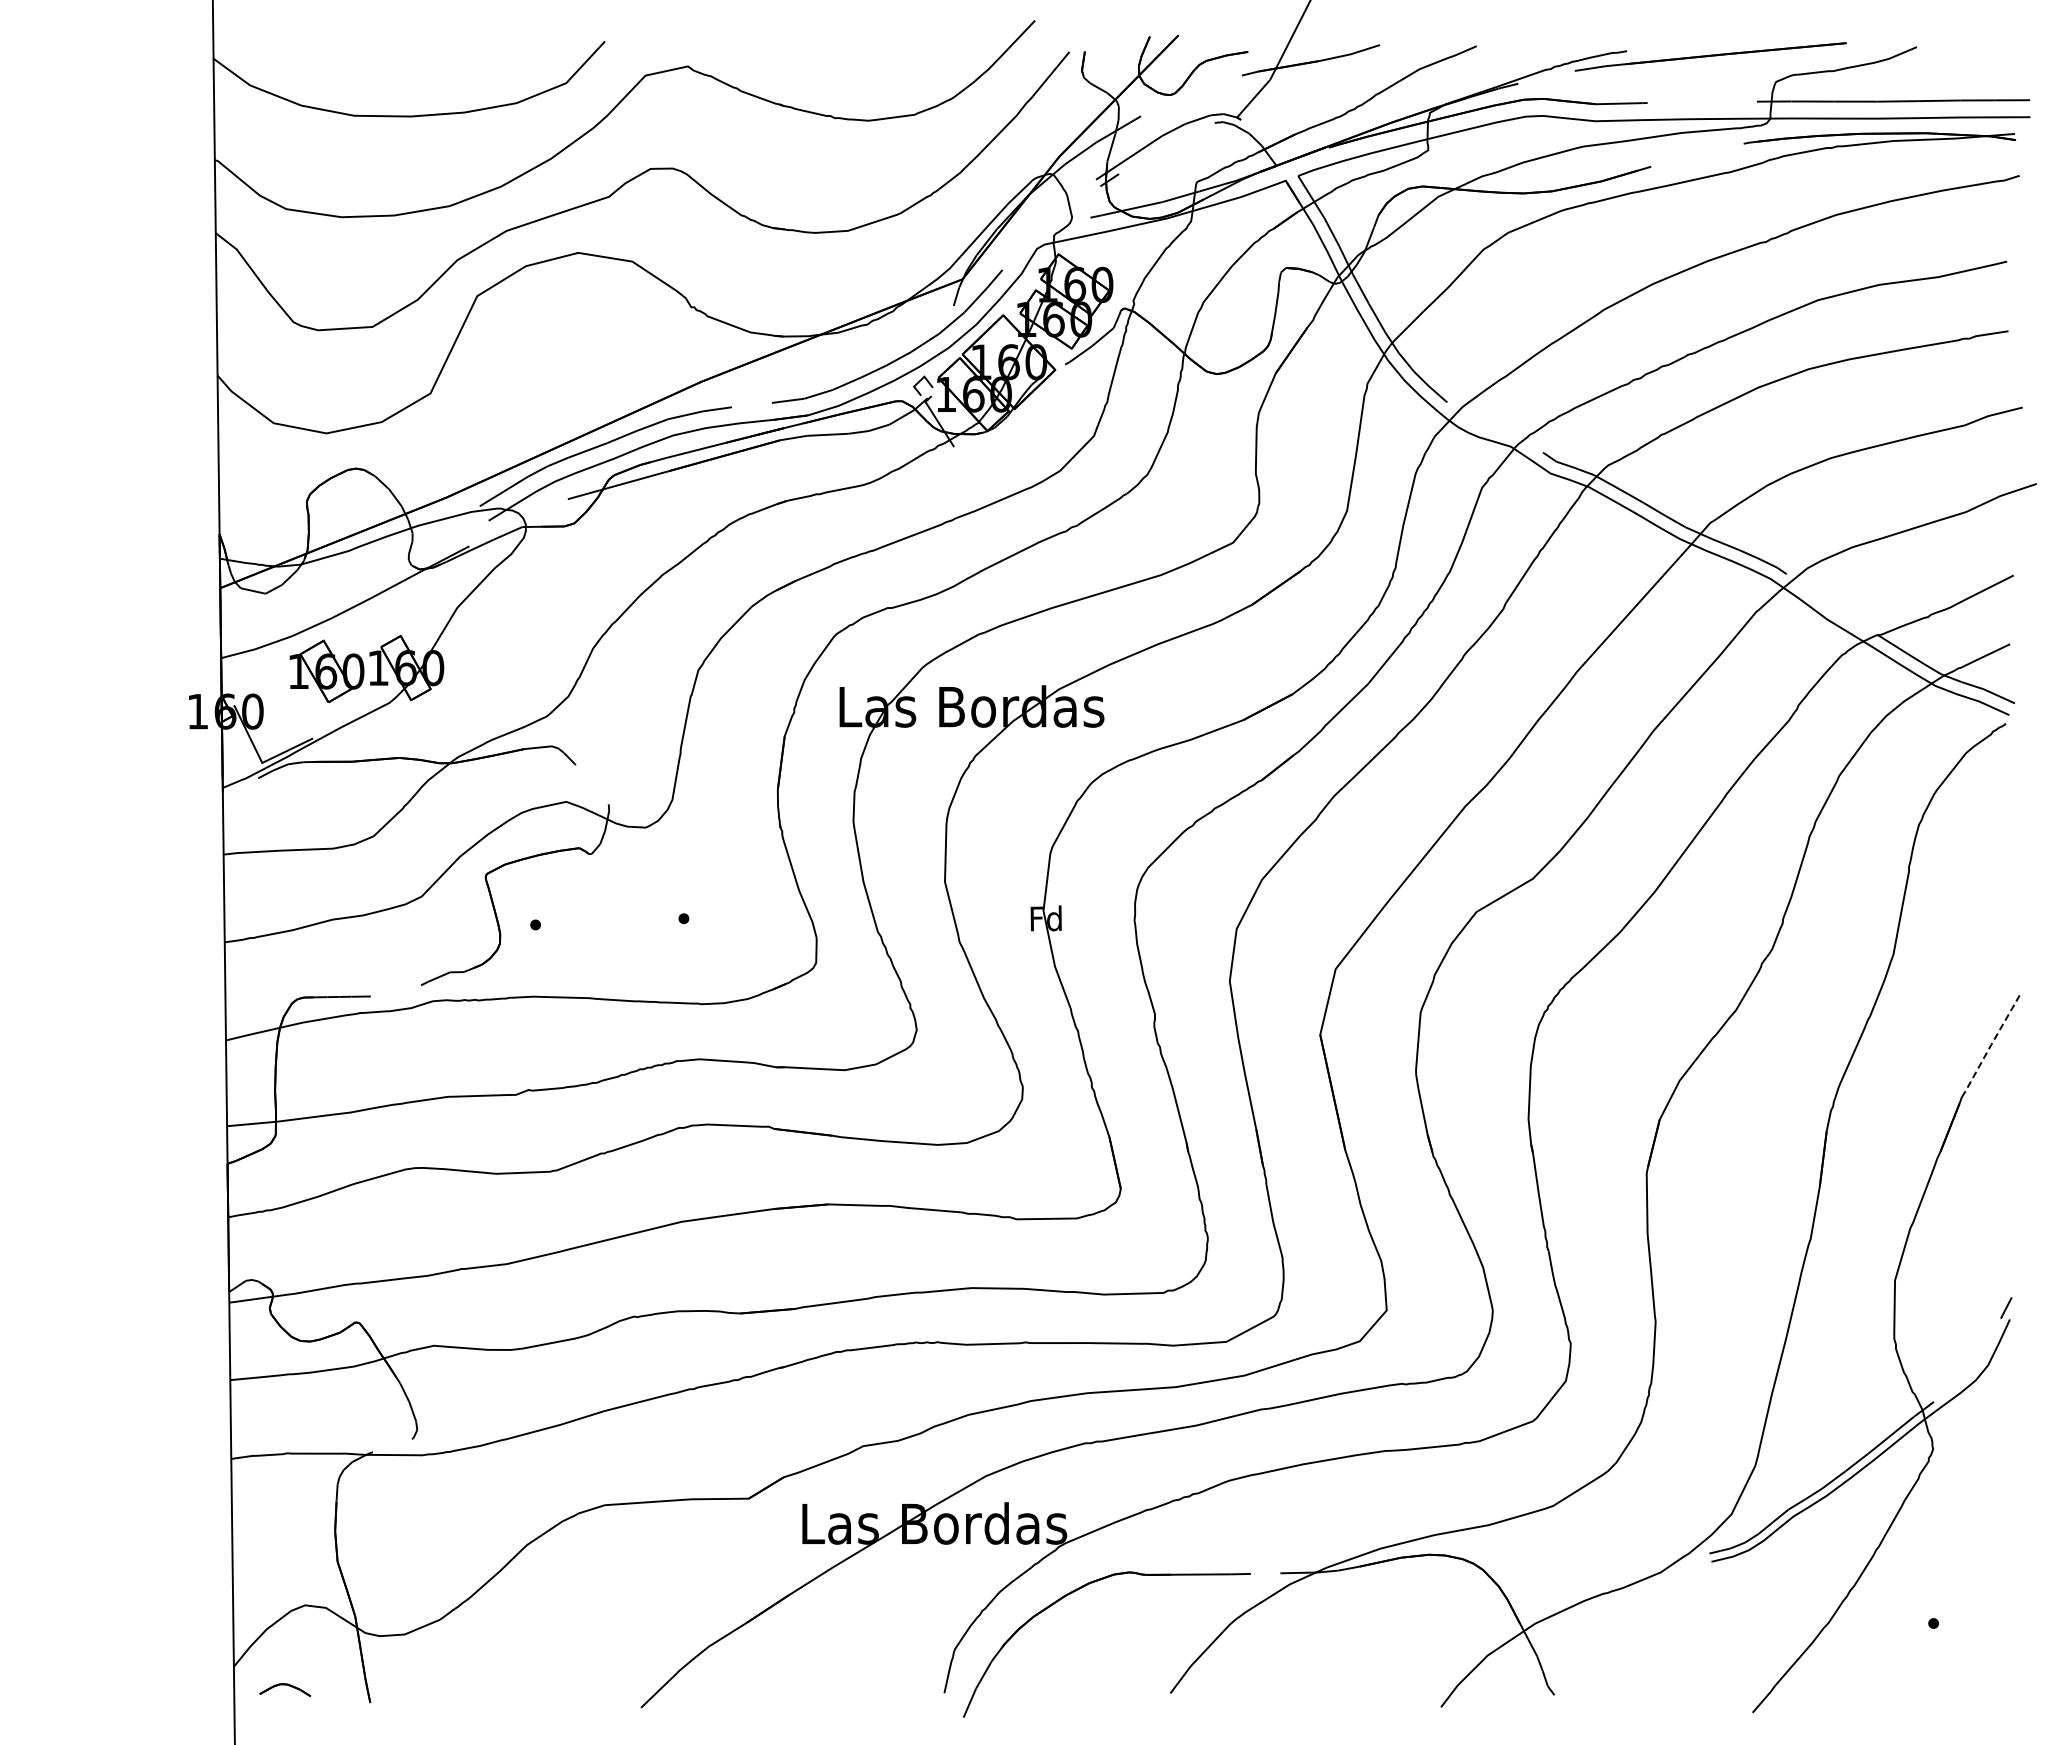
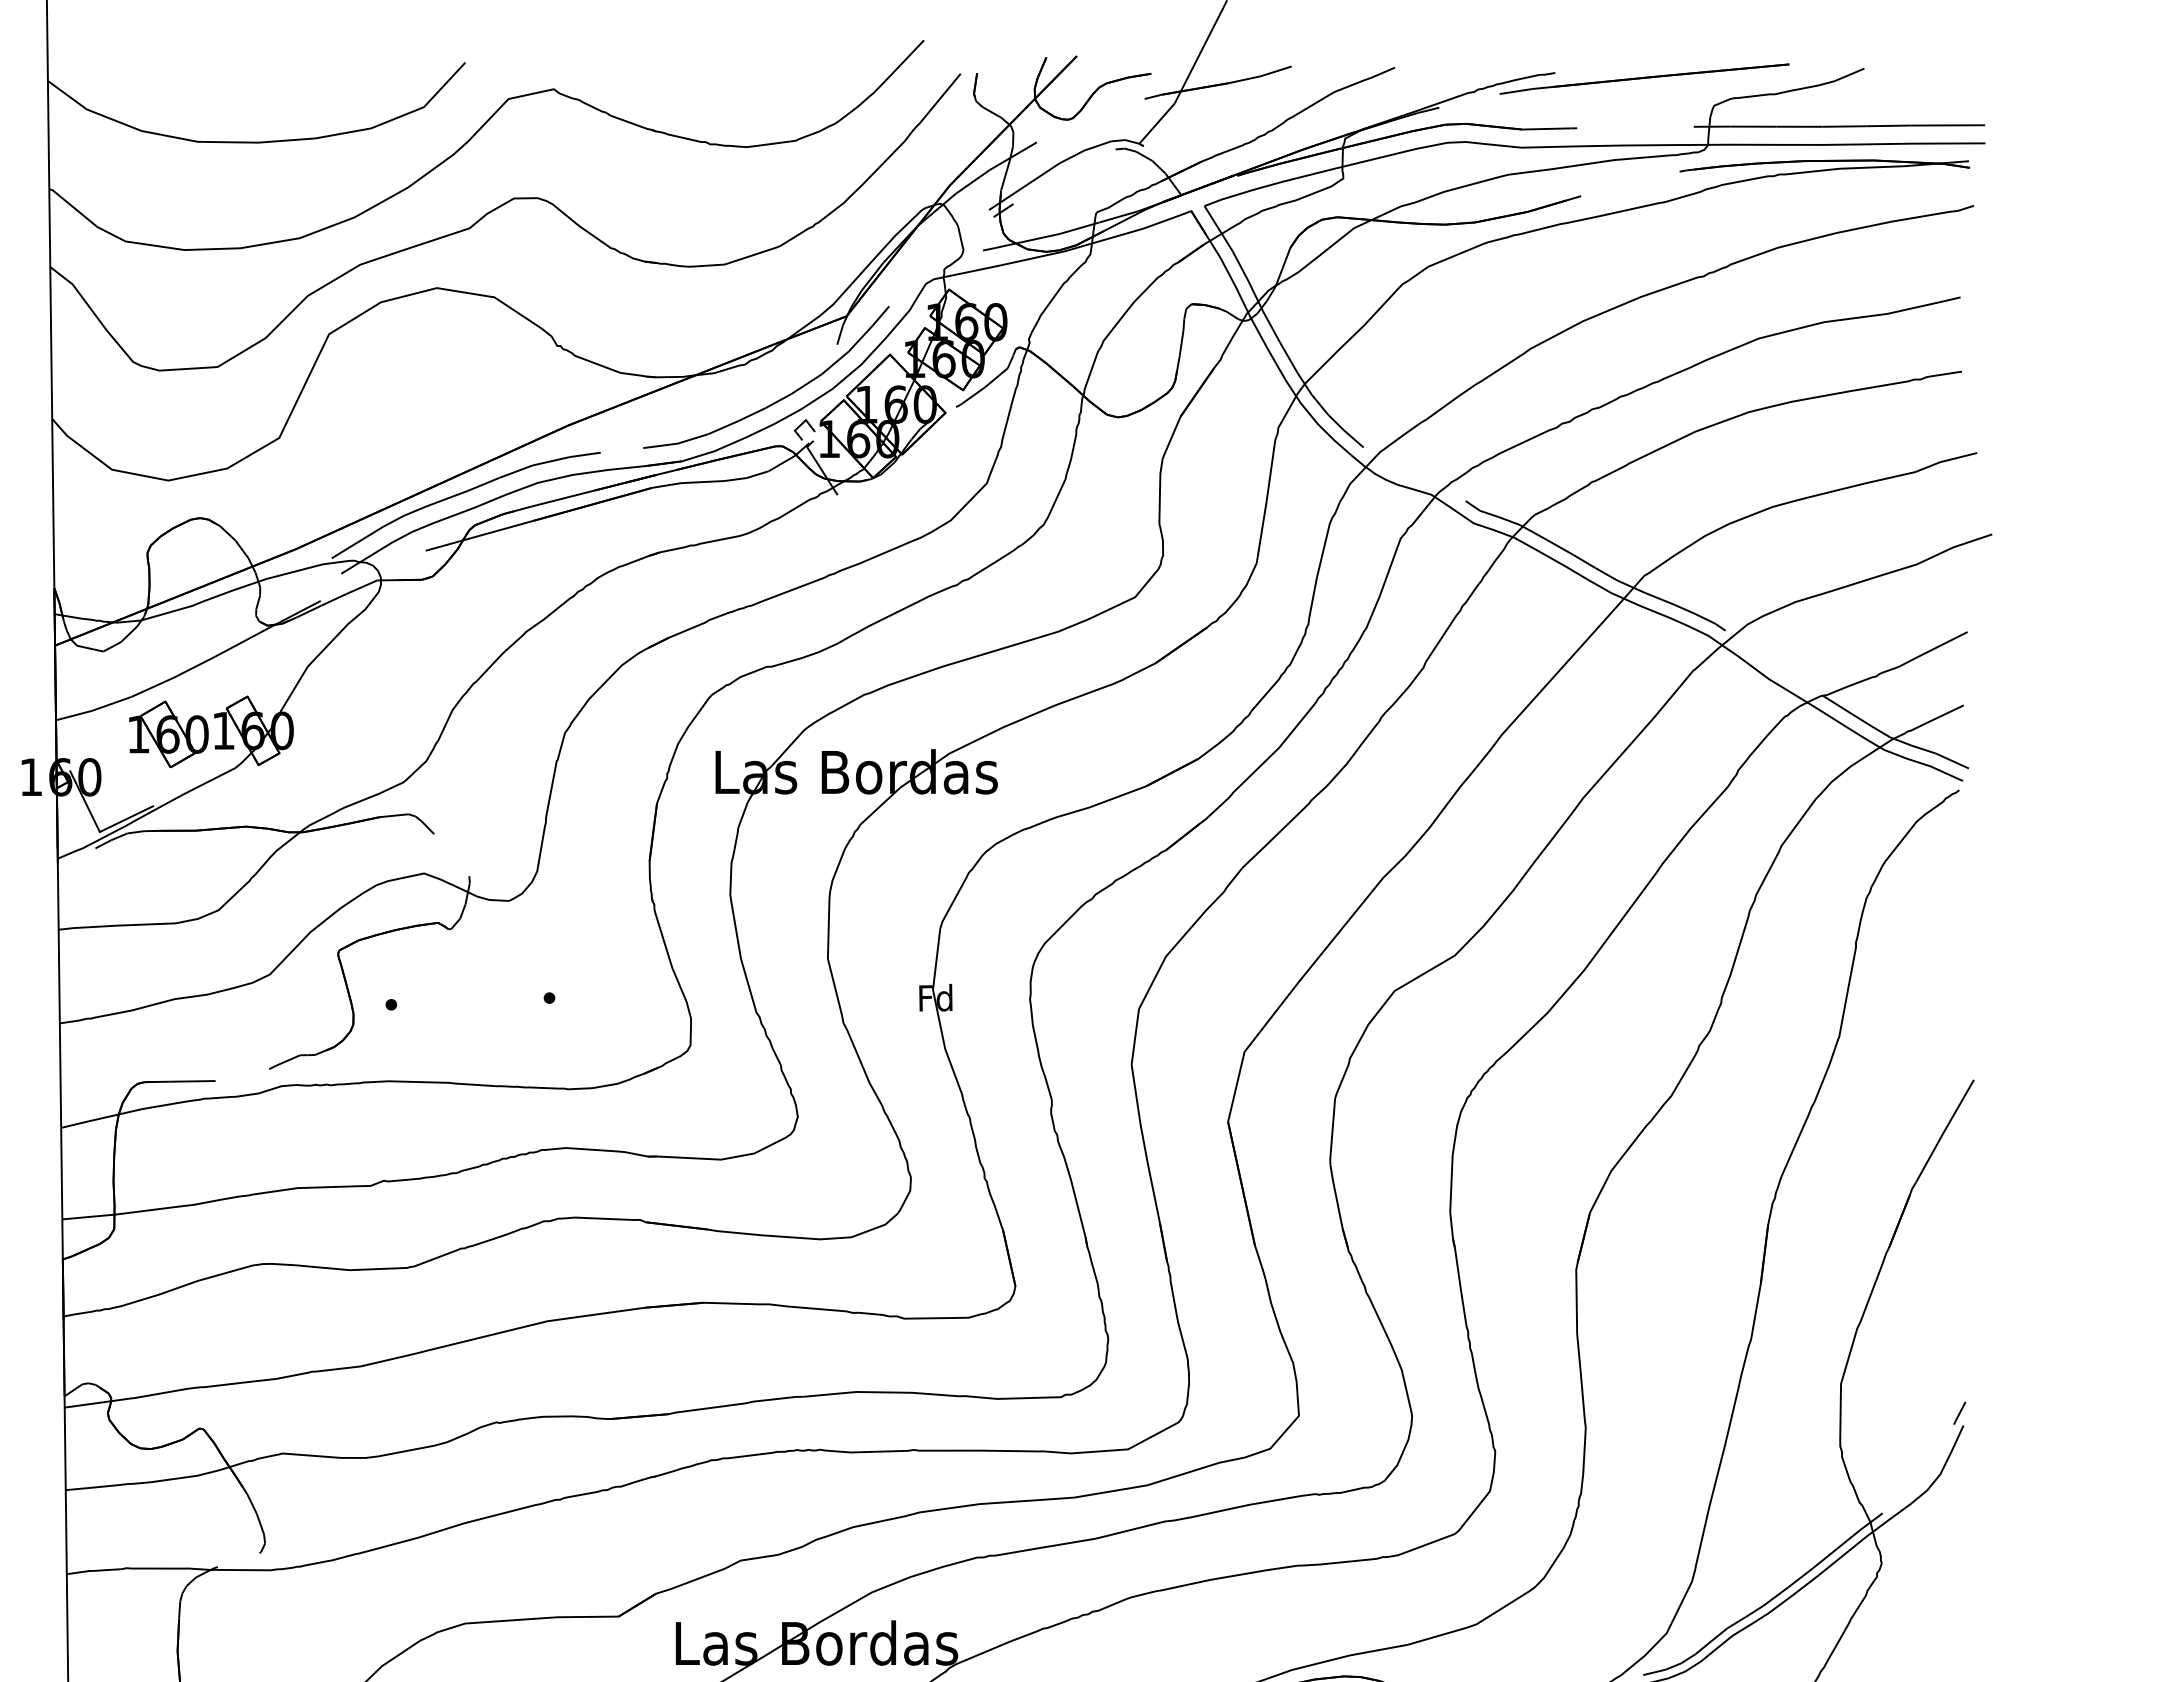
line: (1991, 1043) -> (1943, 1131), dashed -> solid

